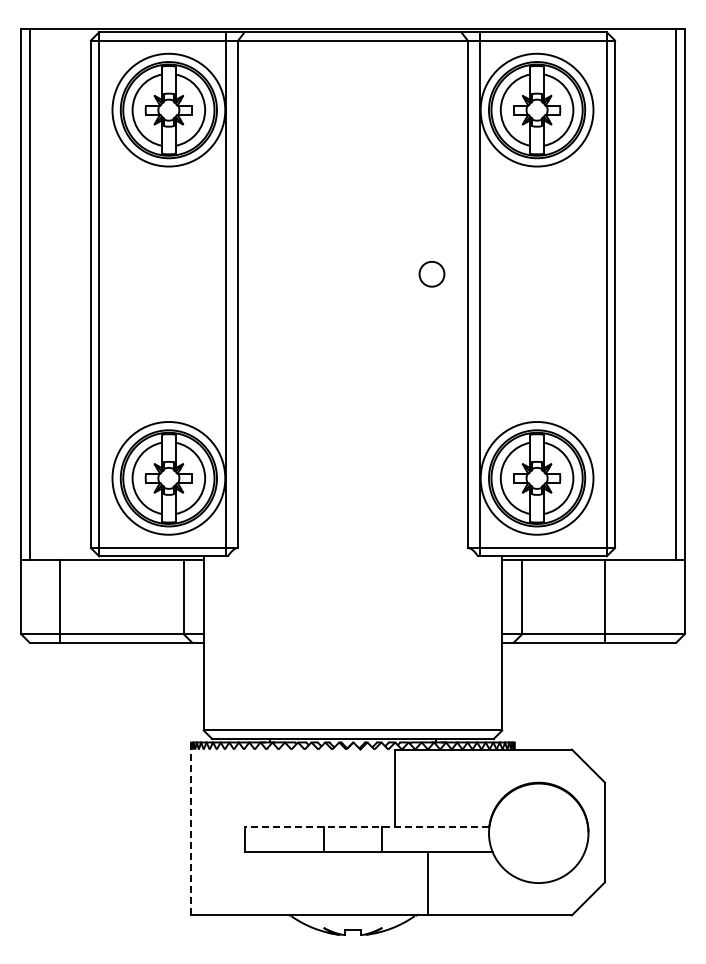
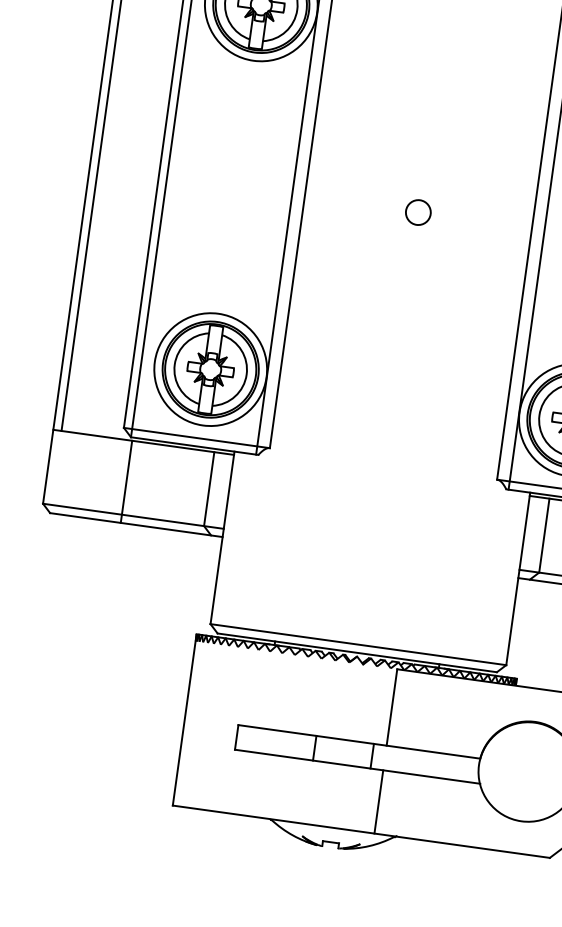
circle: (431, 274) -> (417, 212), moved
line: (59, 600) -> (126, 481), moved
line: (366, 826) -> (358, 741), dashed -> solid
line: (191, 829) -> (184, 720), dashed -> solid
line: (427, 883) -> (378, 801), moved

